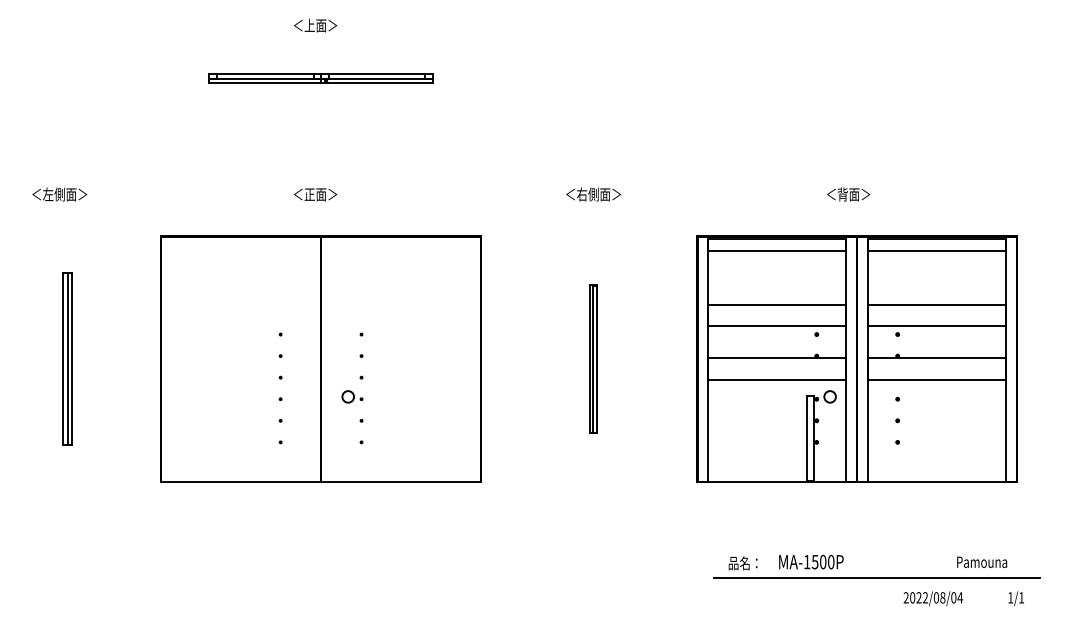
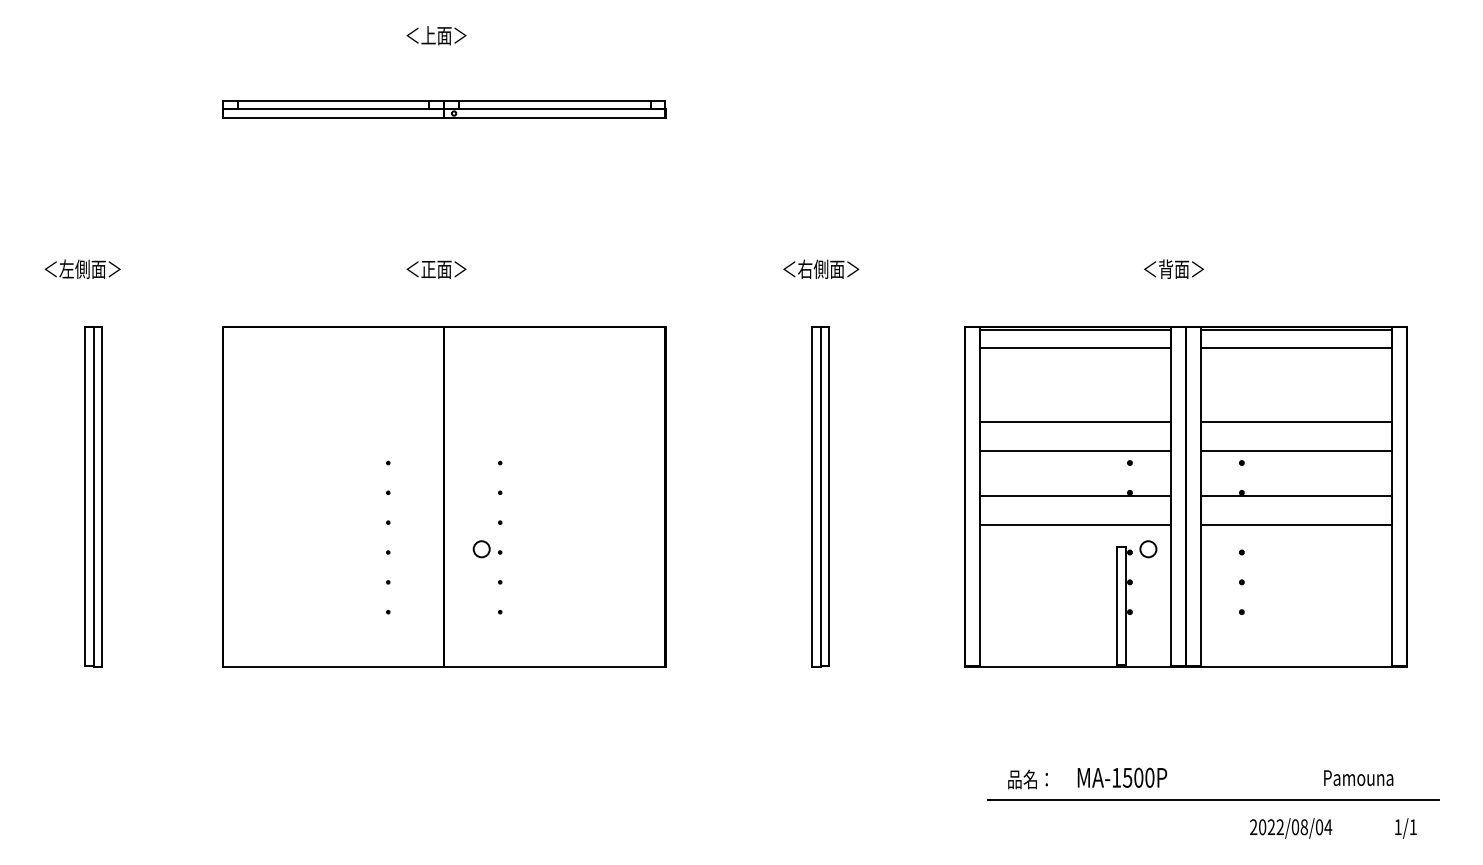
part: (320, 78) -> (443, 108), size x1.43
part: (67, 358) -> (93, 496), size x1.43
part: (593, 358) -> (821, 496), size x1.67

